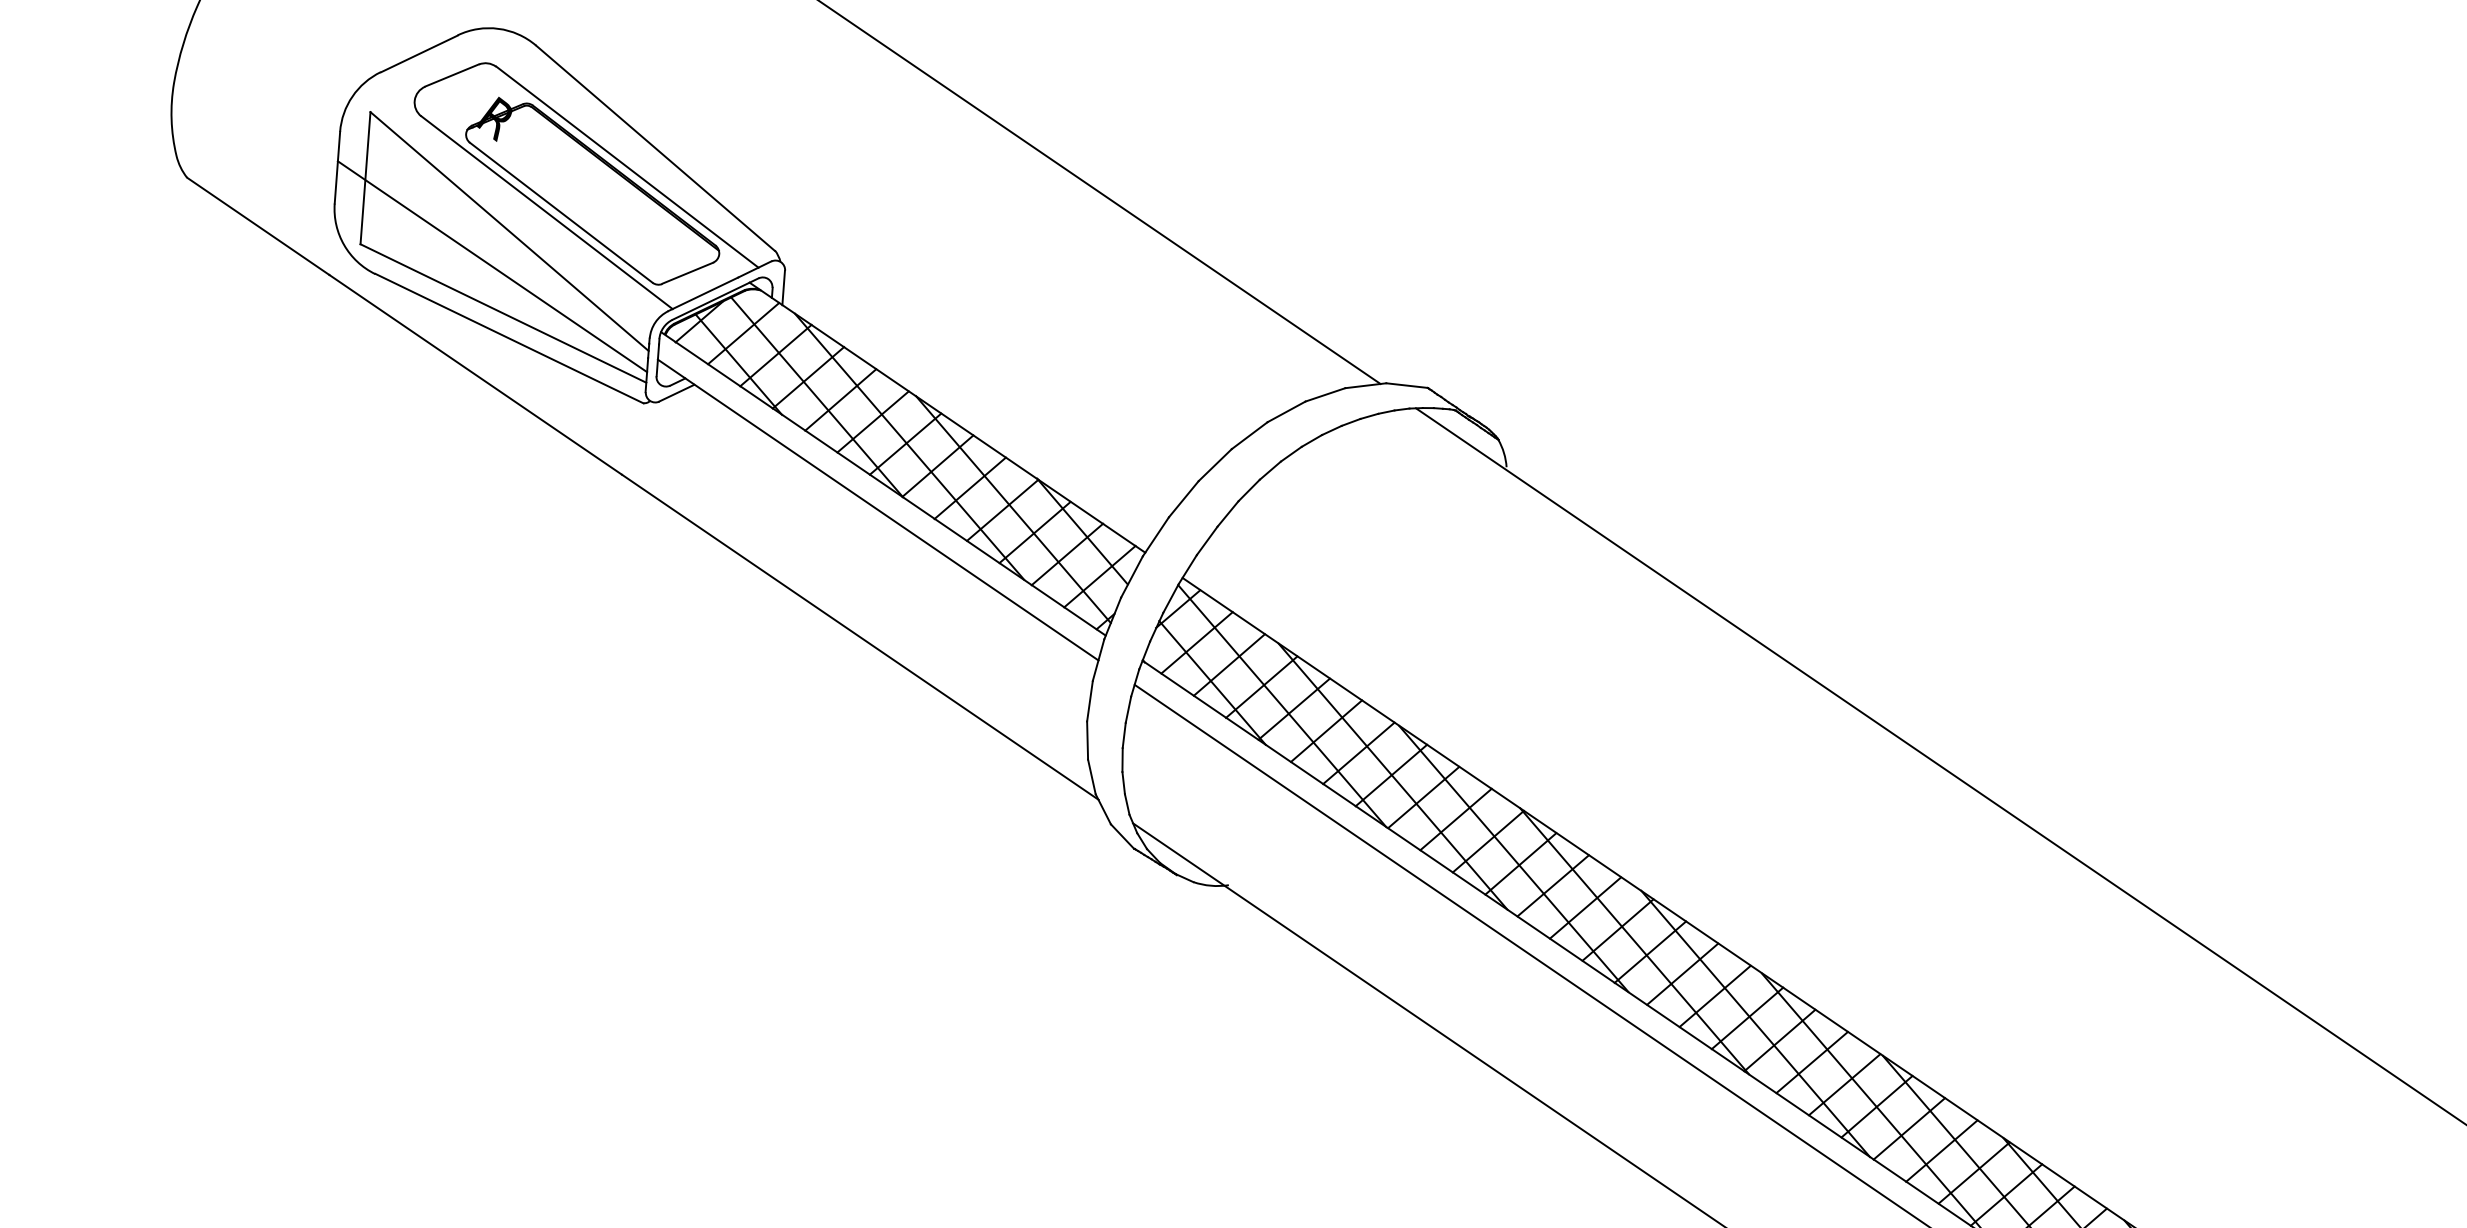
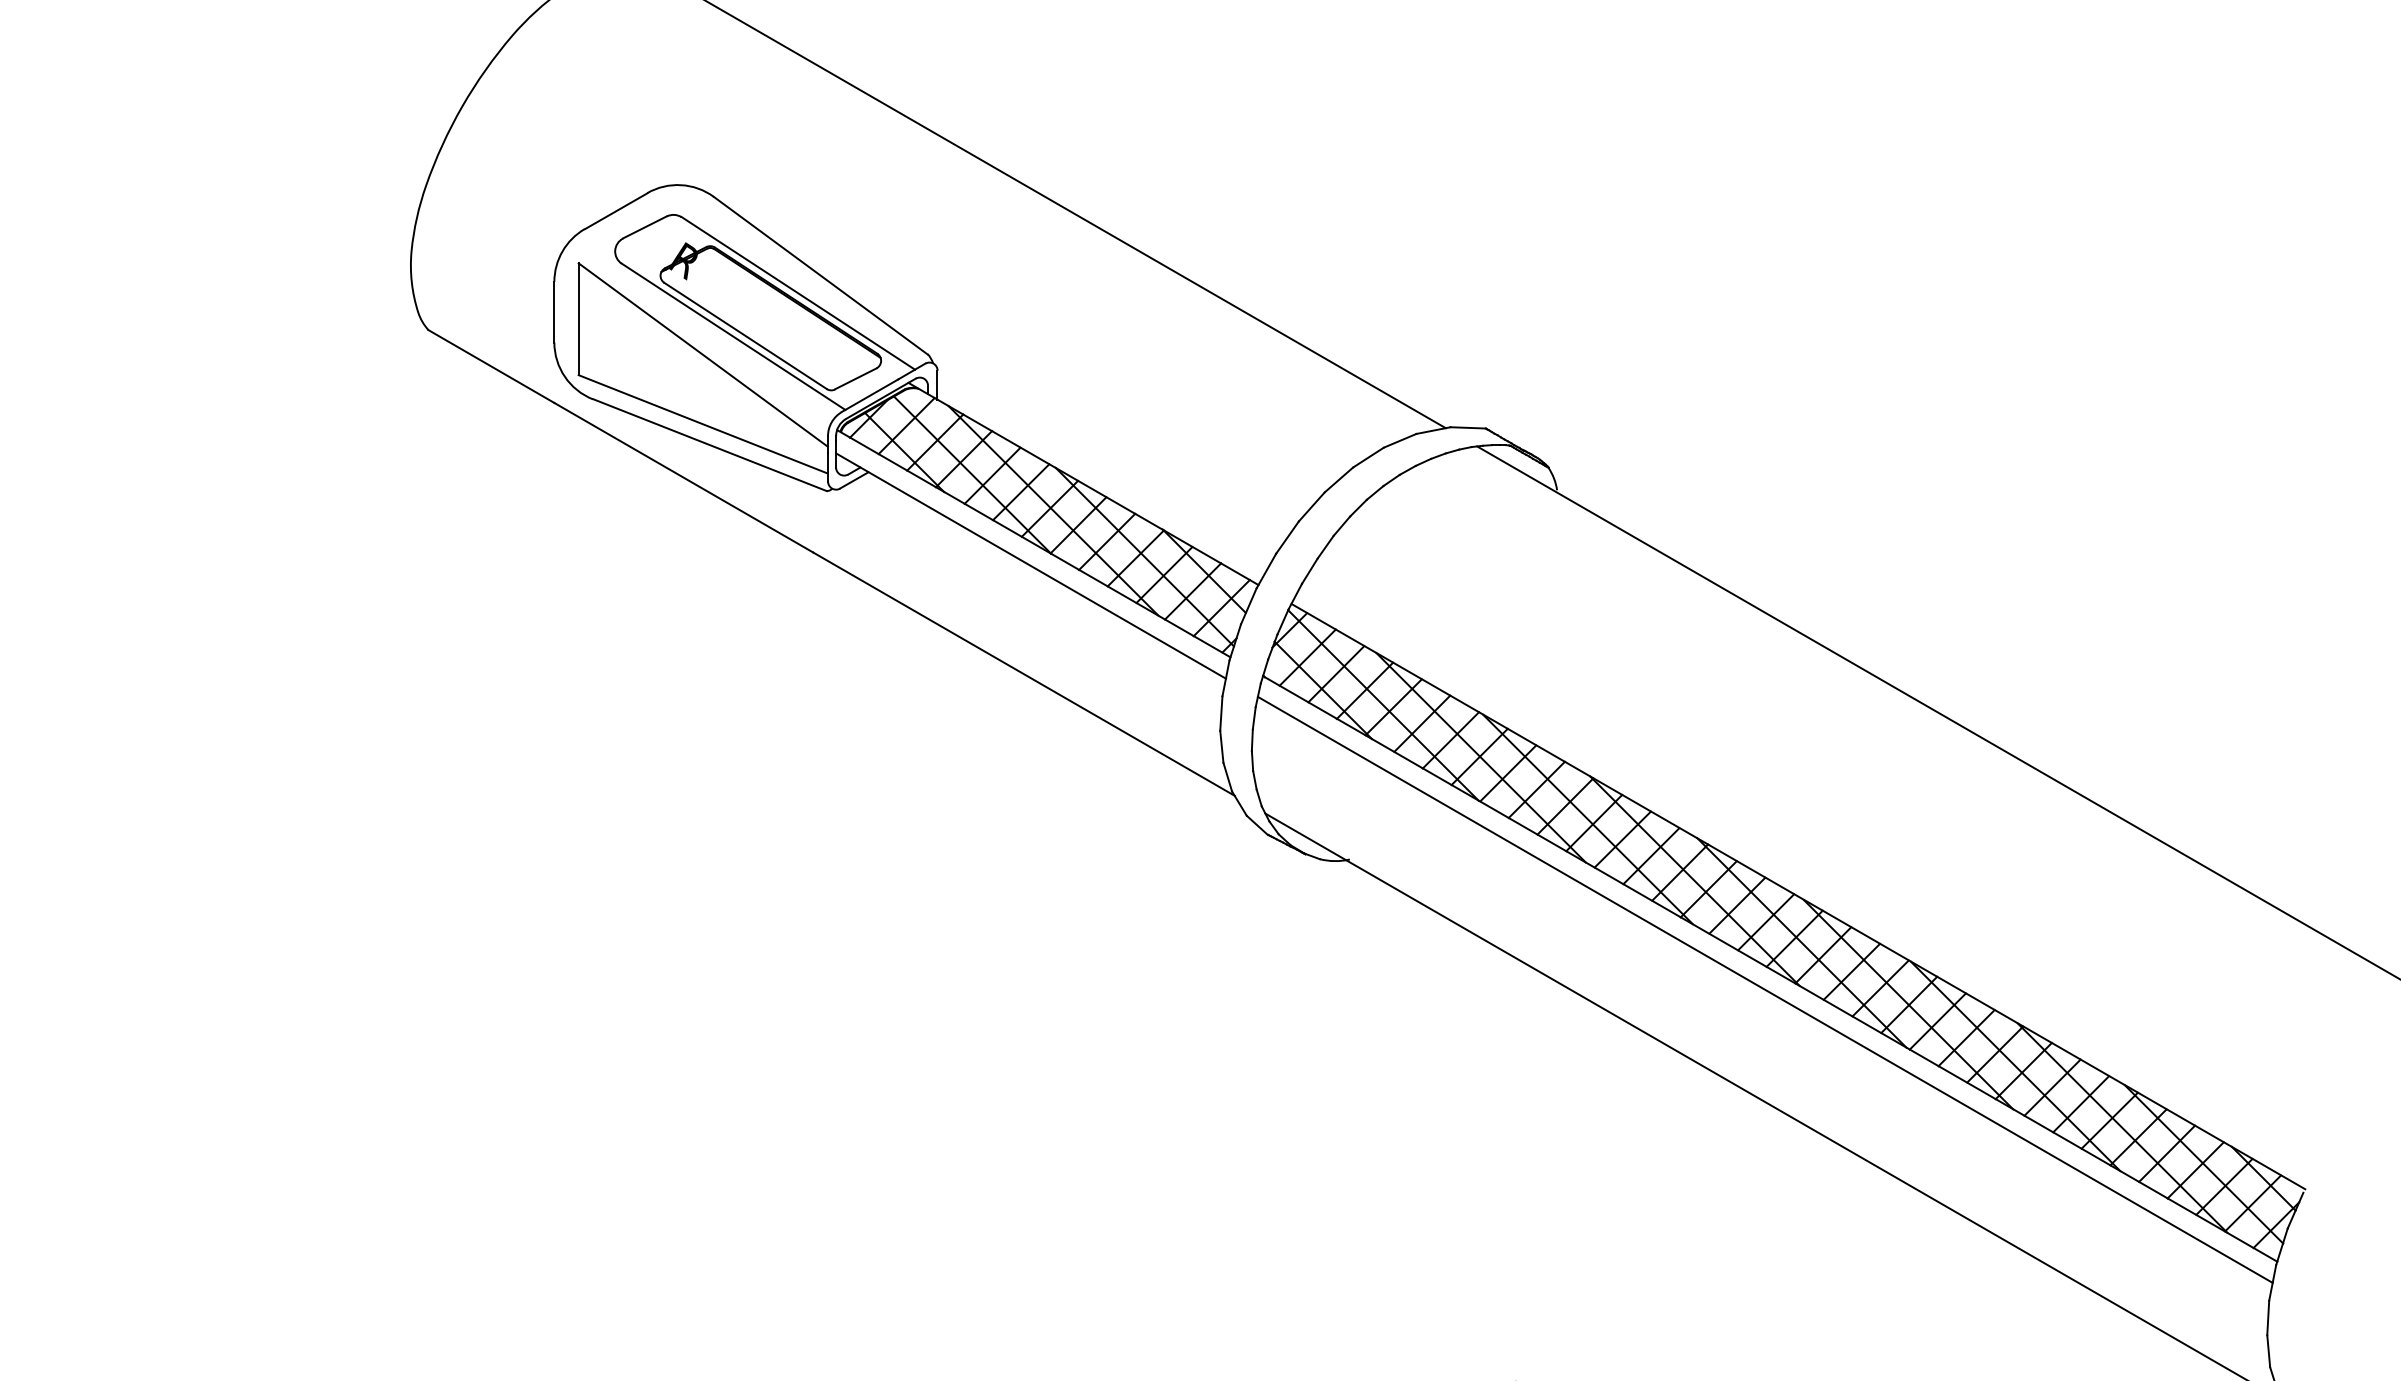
line: (491, 266) -> (690, 385), removed

